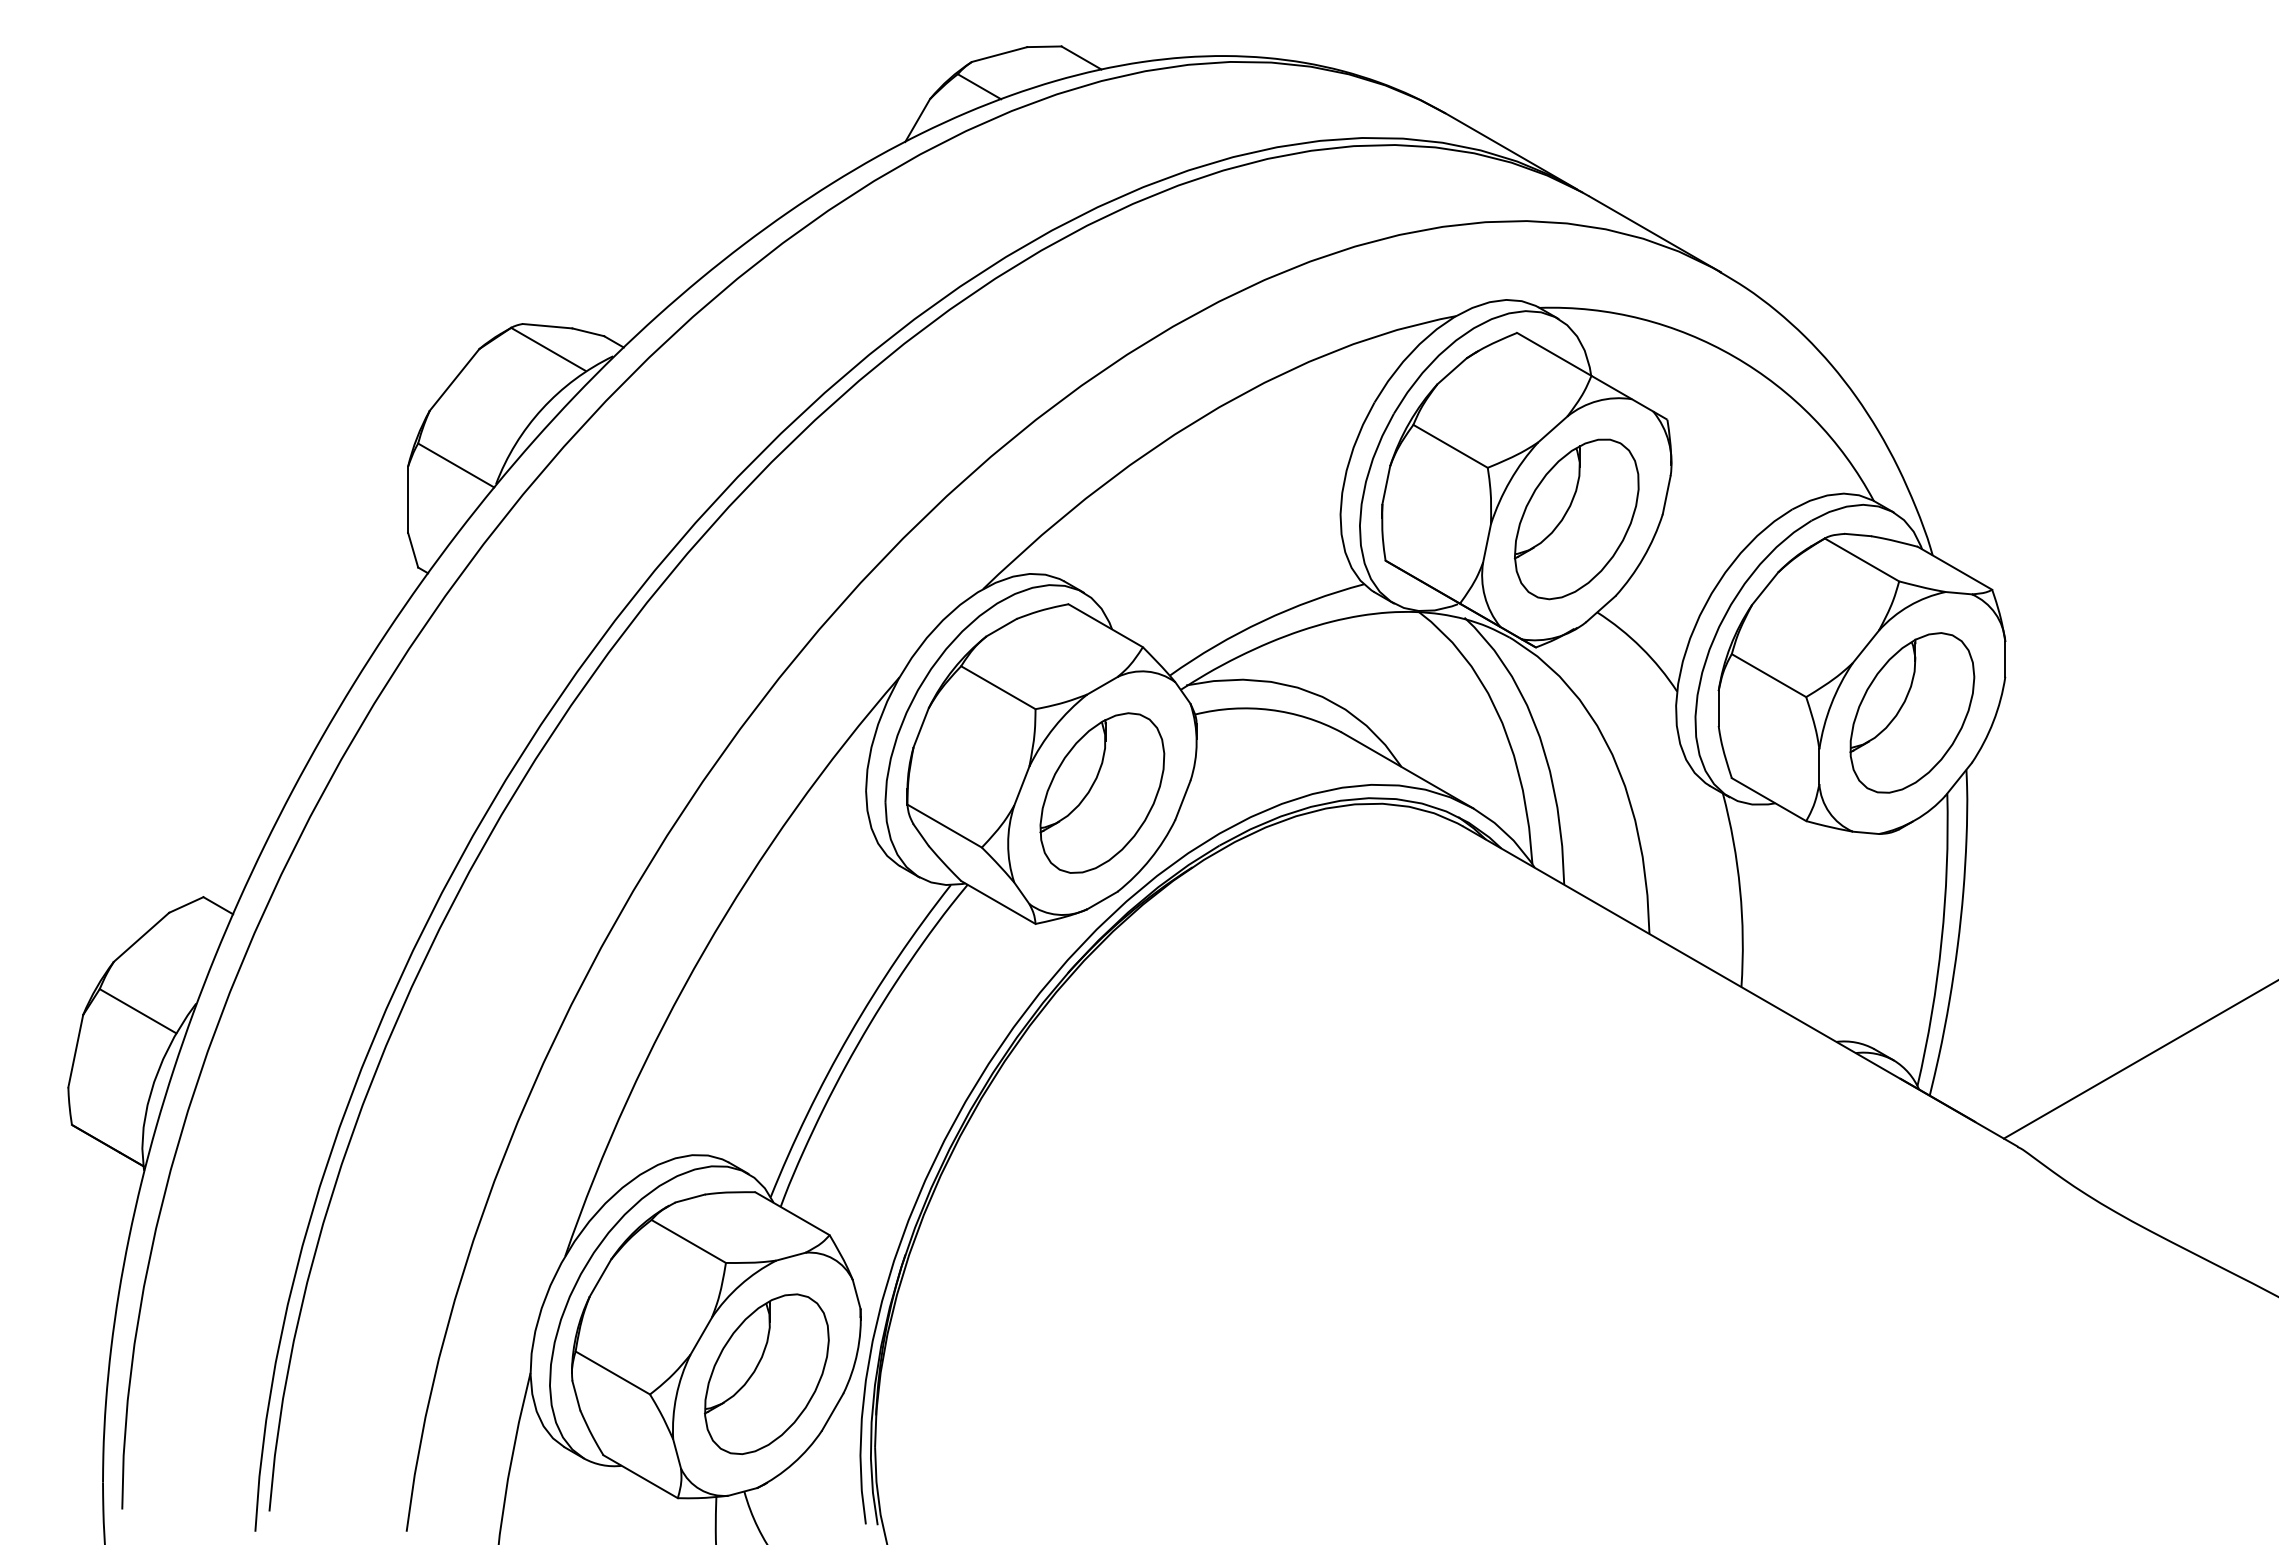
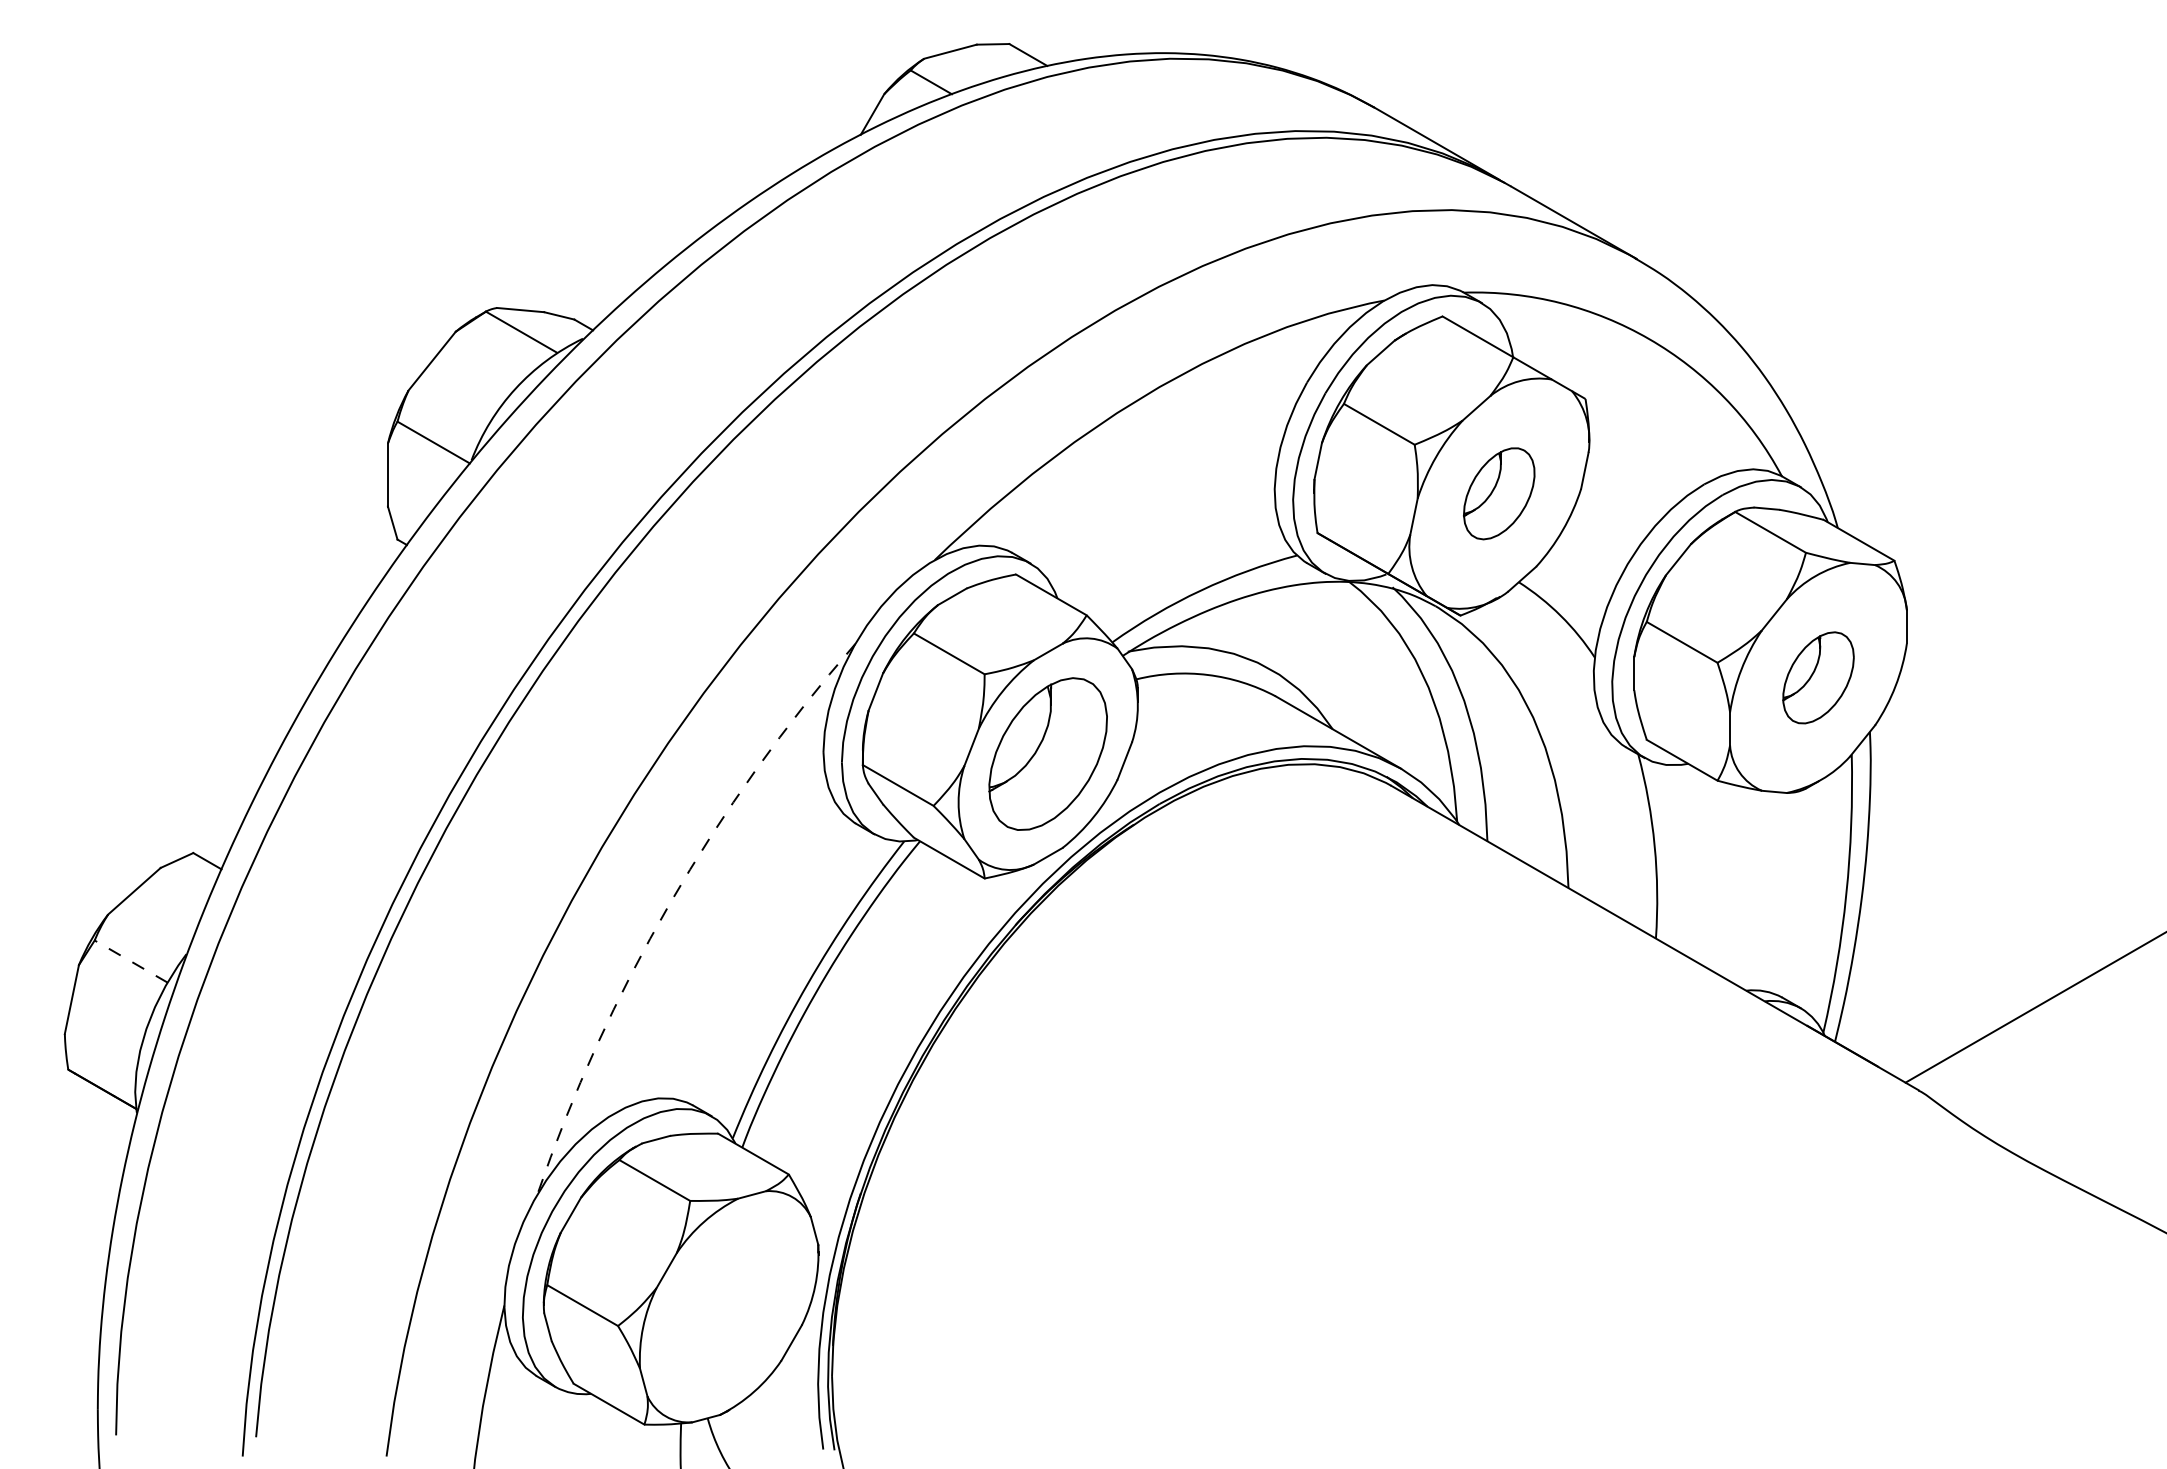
part: (1576, 519) -> (1499, 493), size x0.6
part: (1912, 712) -> (1818, 677), size x0.6
arc: (704, 950) -> (669, 903), solid -> dashed
line: (137, 1010) -> (130, 960), solid -> dashed
part: (766, 1373) -> (728, 1306), removed

